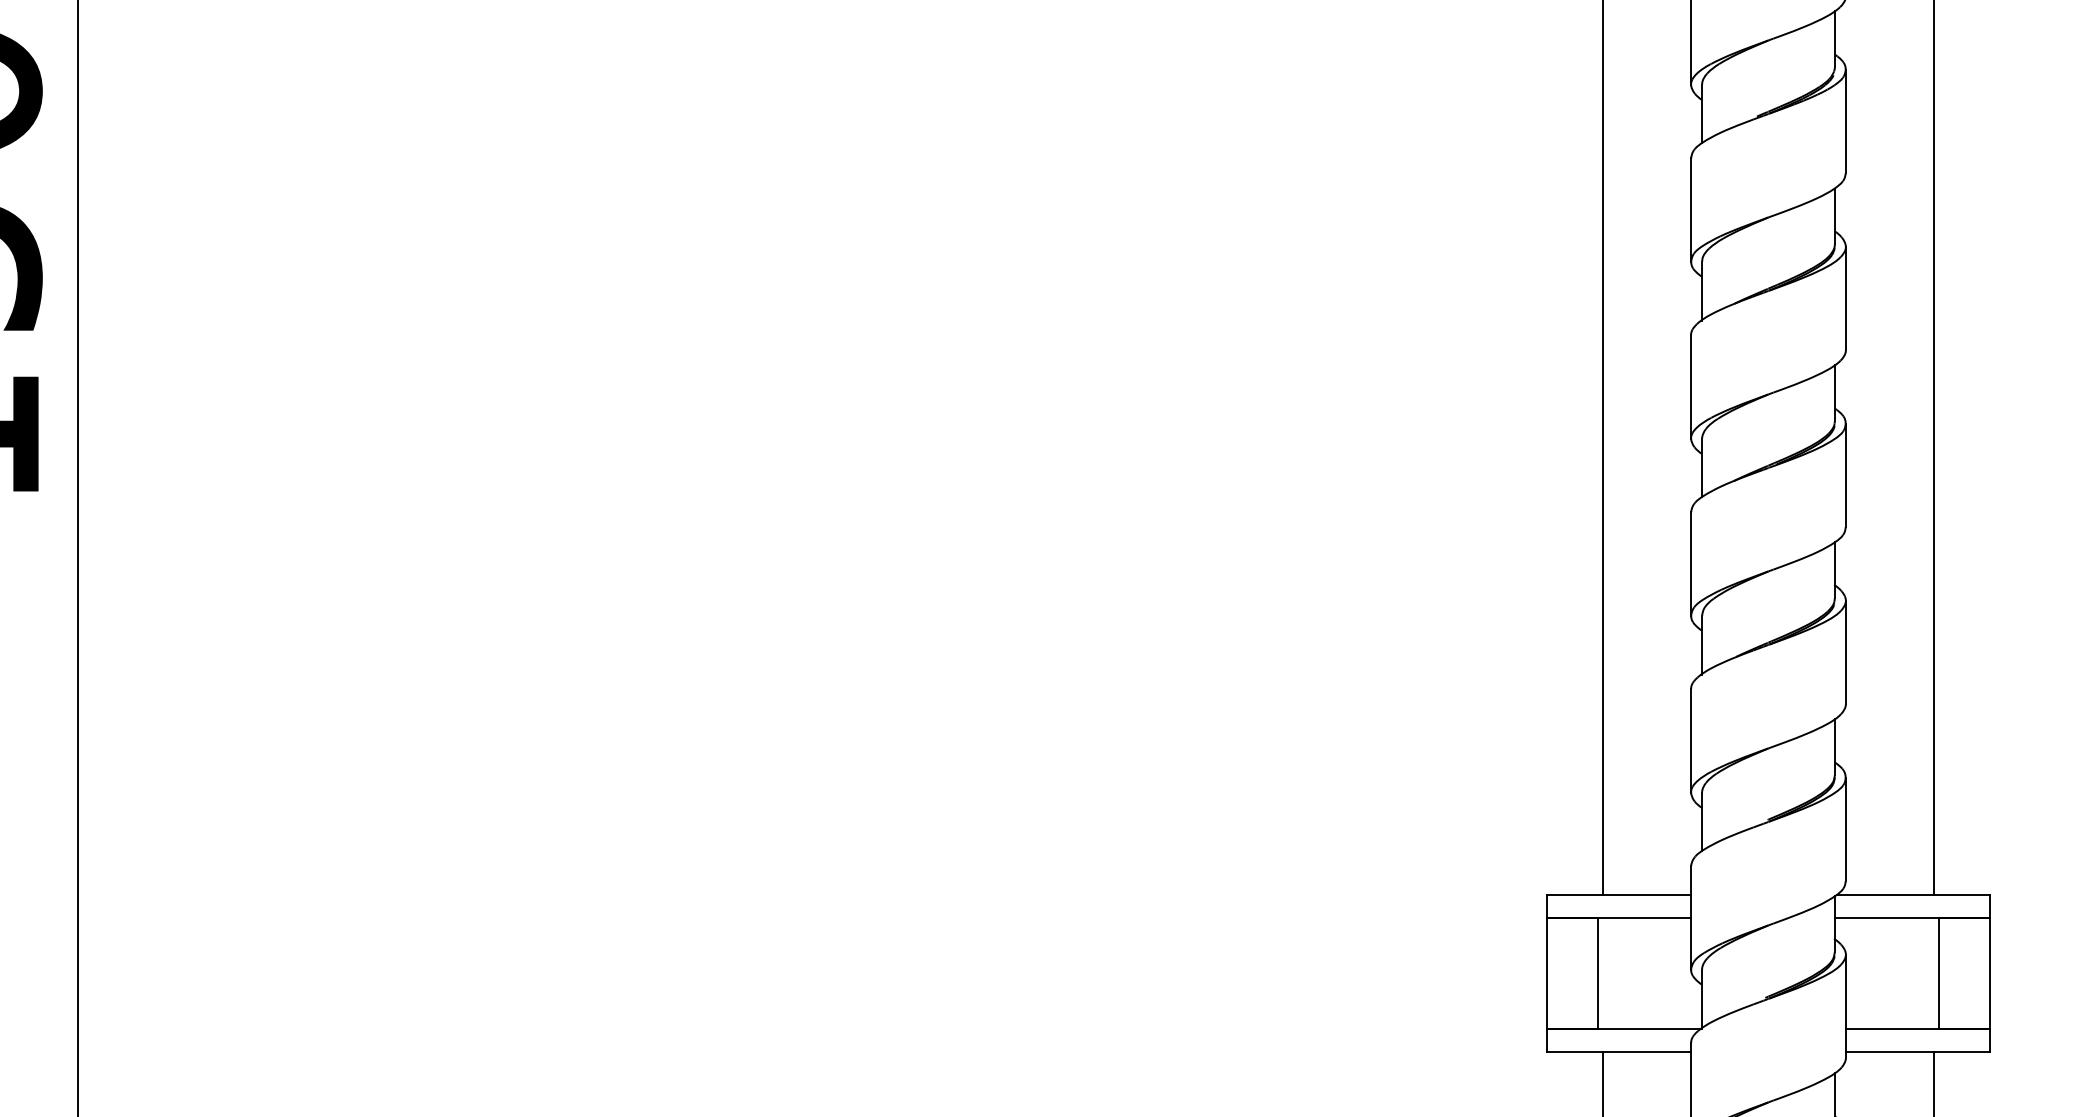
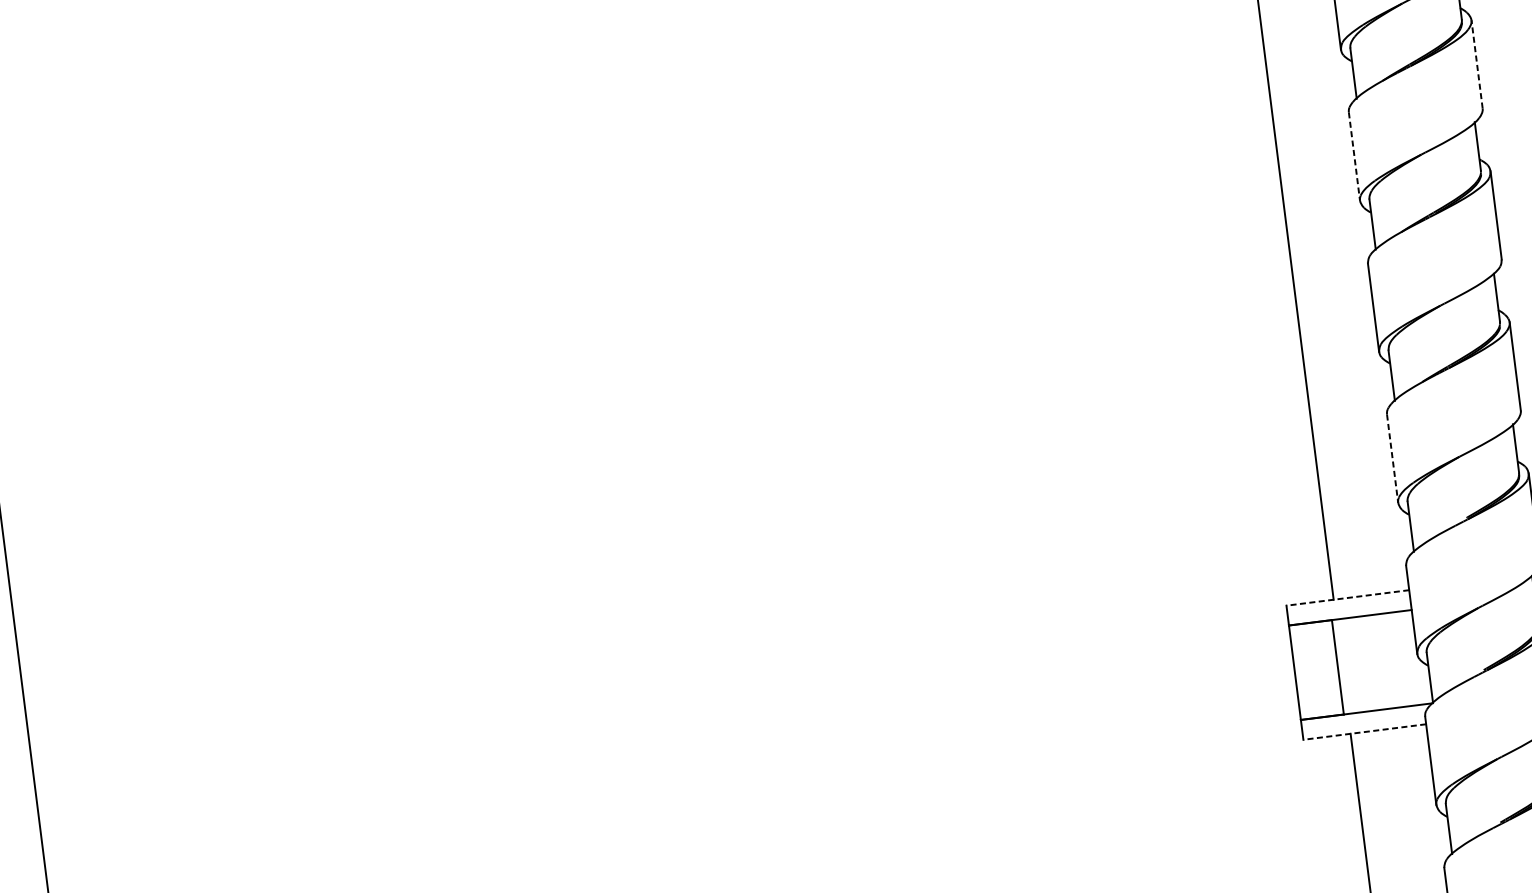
line: (1845, 298) -> (1476, 64), solid -> dashed
line: (1691, 386) -> (1354, 156), solid -> dashed
line: (1691, 740) -> (1392, 458), solid -> dashed
line: (1619, 894) -> (1348, 597), solid -> dashed
line: (1619, 1051) -> (1365, 731), solid -> dashed

